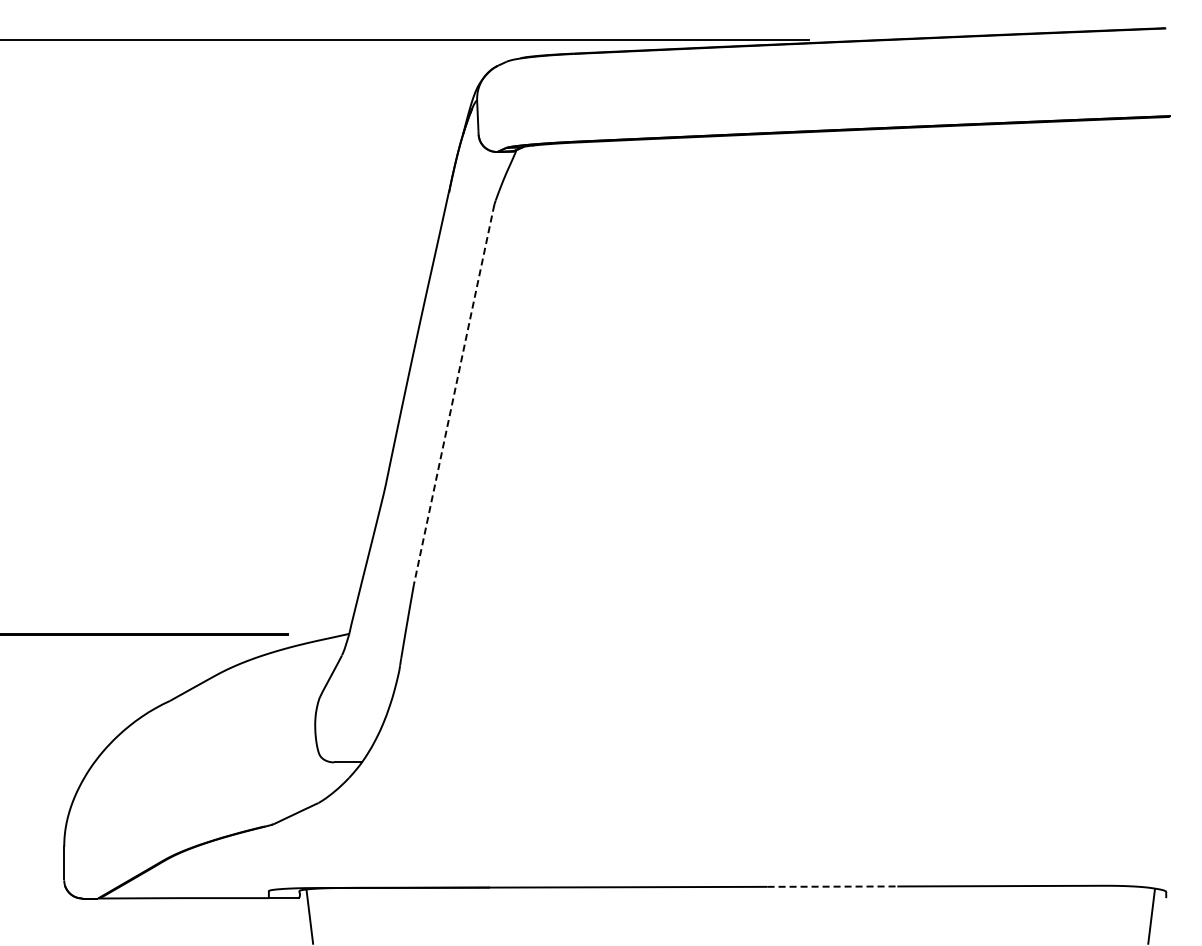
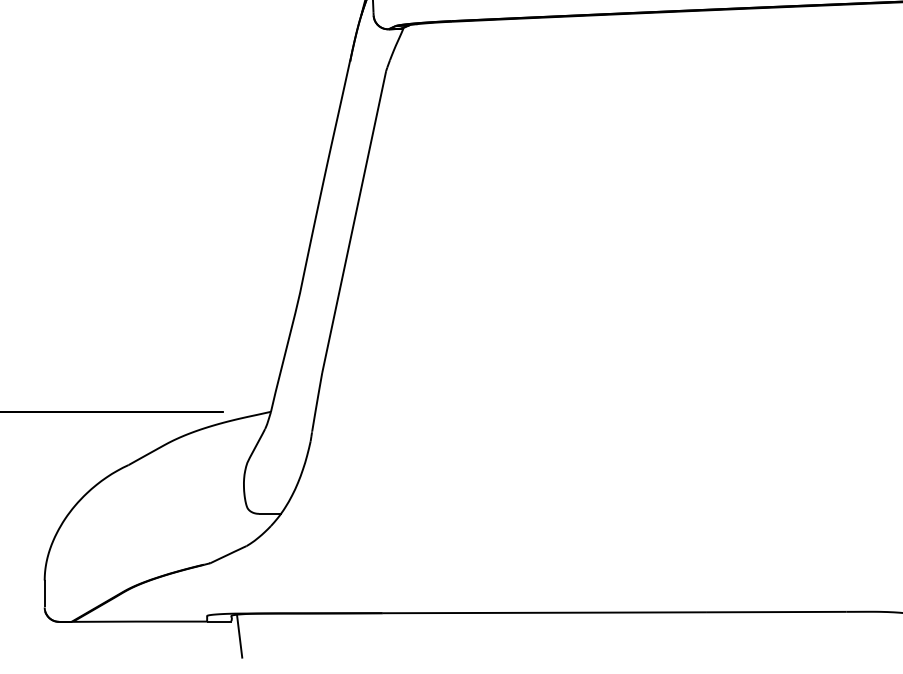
line: (454, 395) -> (354, 222), dashed -> solid
line: (832, 886) -> (654, 612), dashed -> solid

